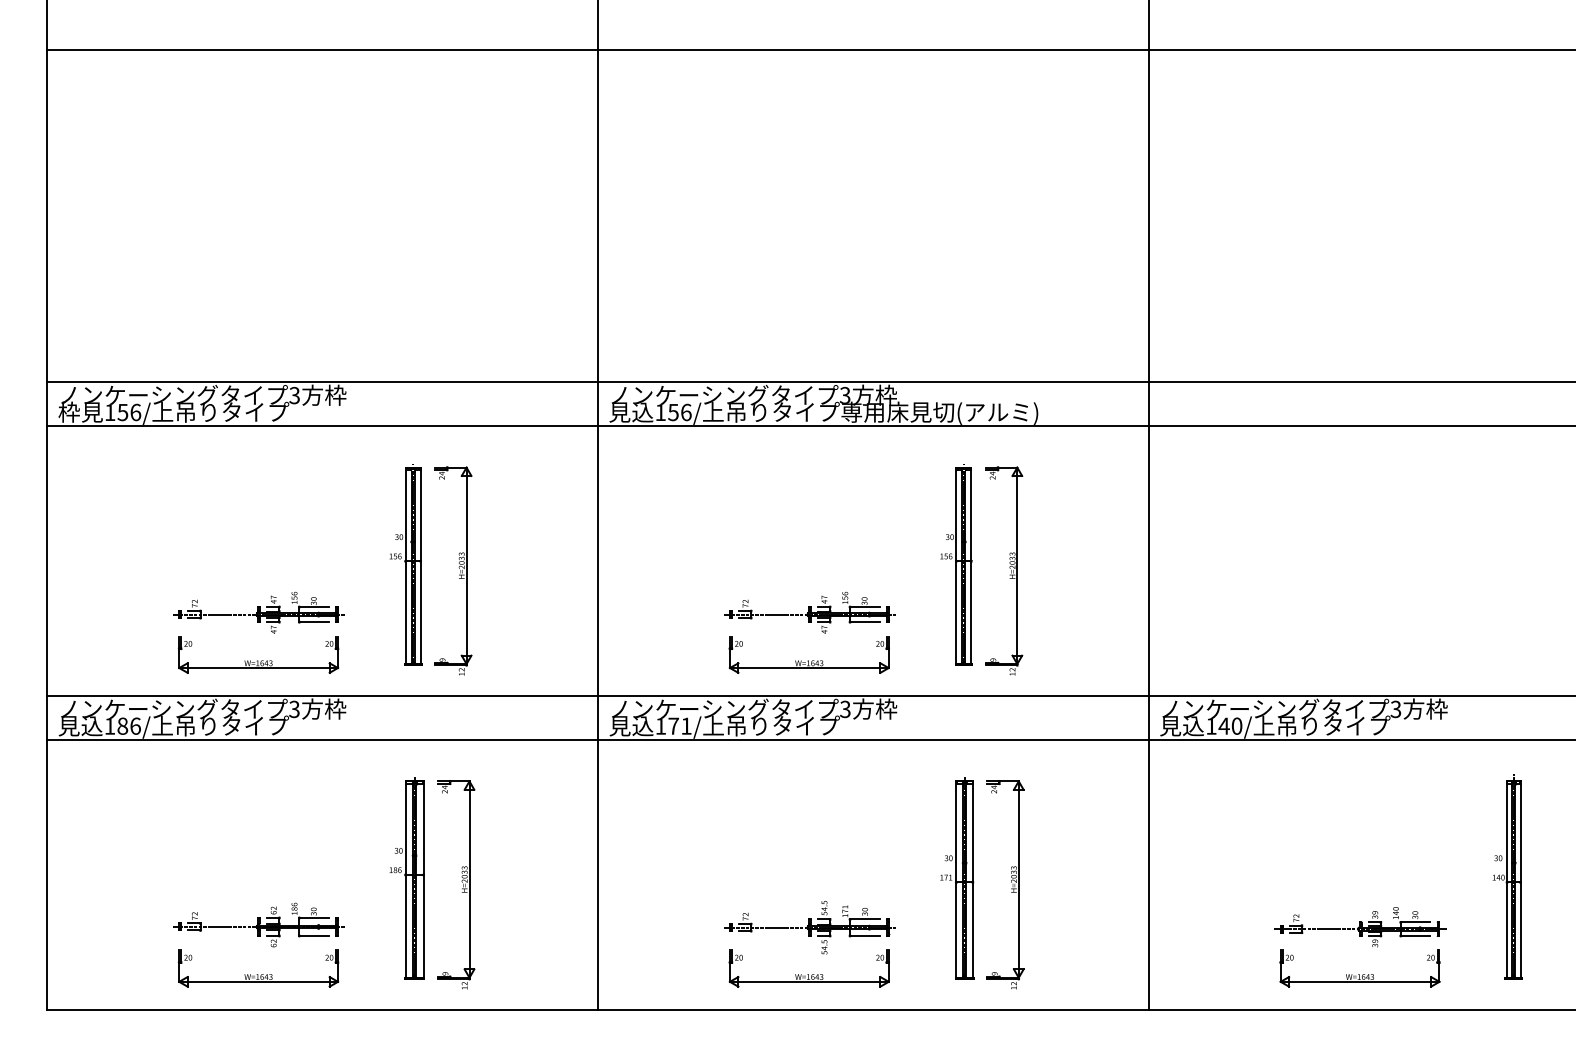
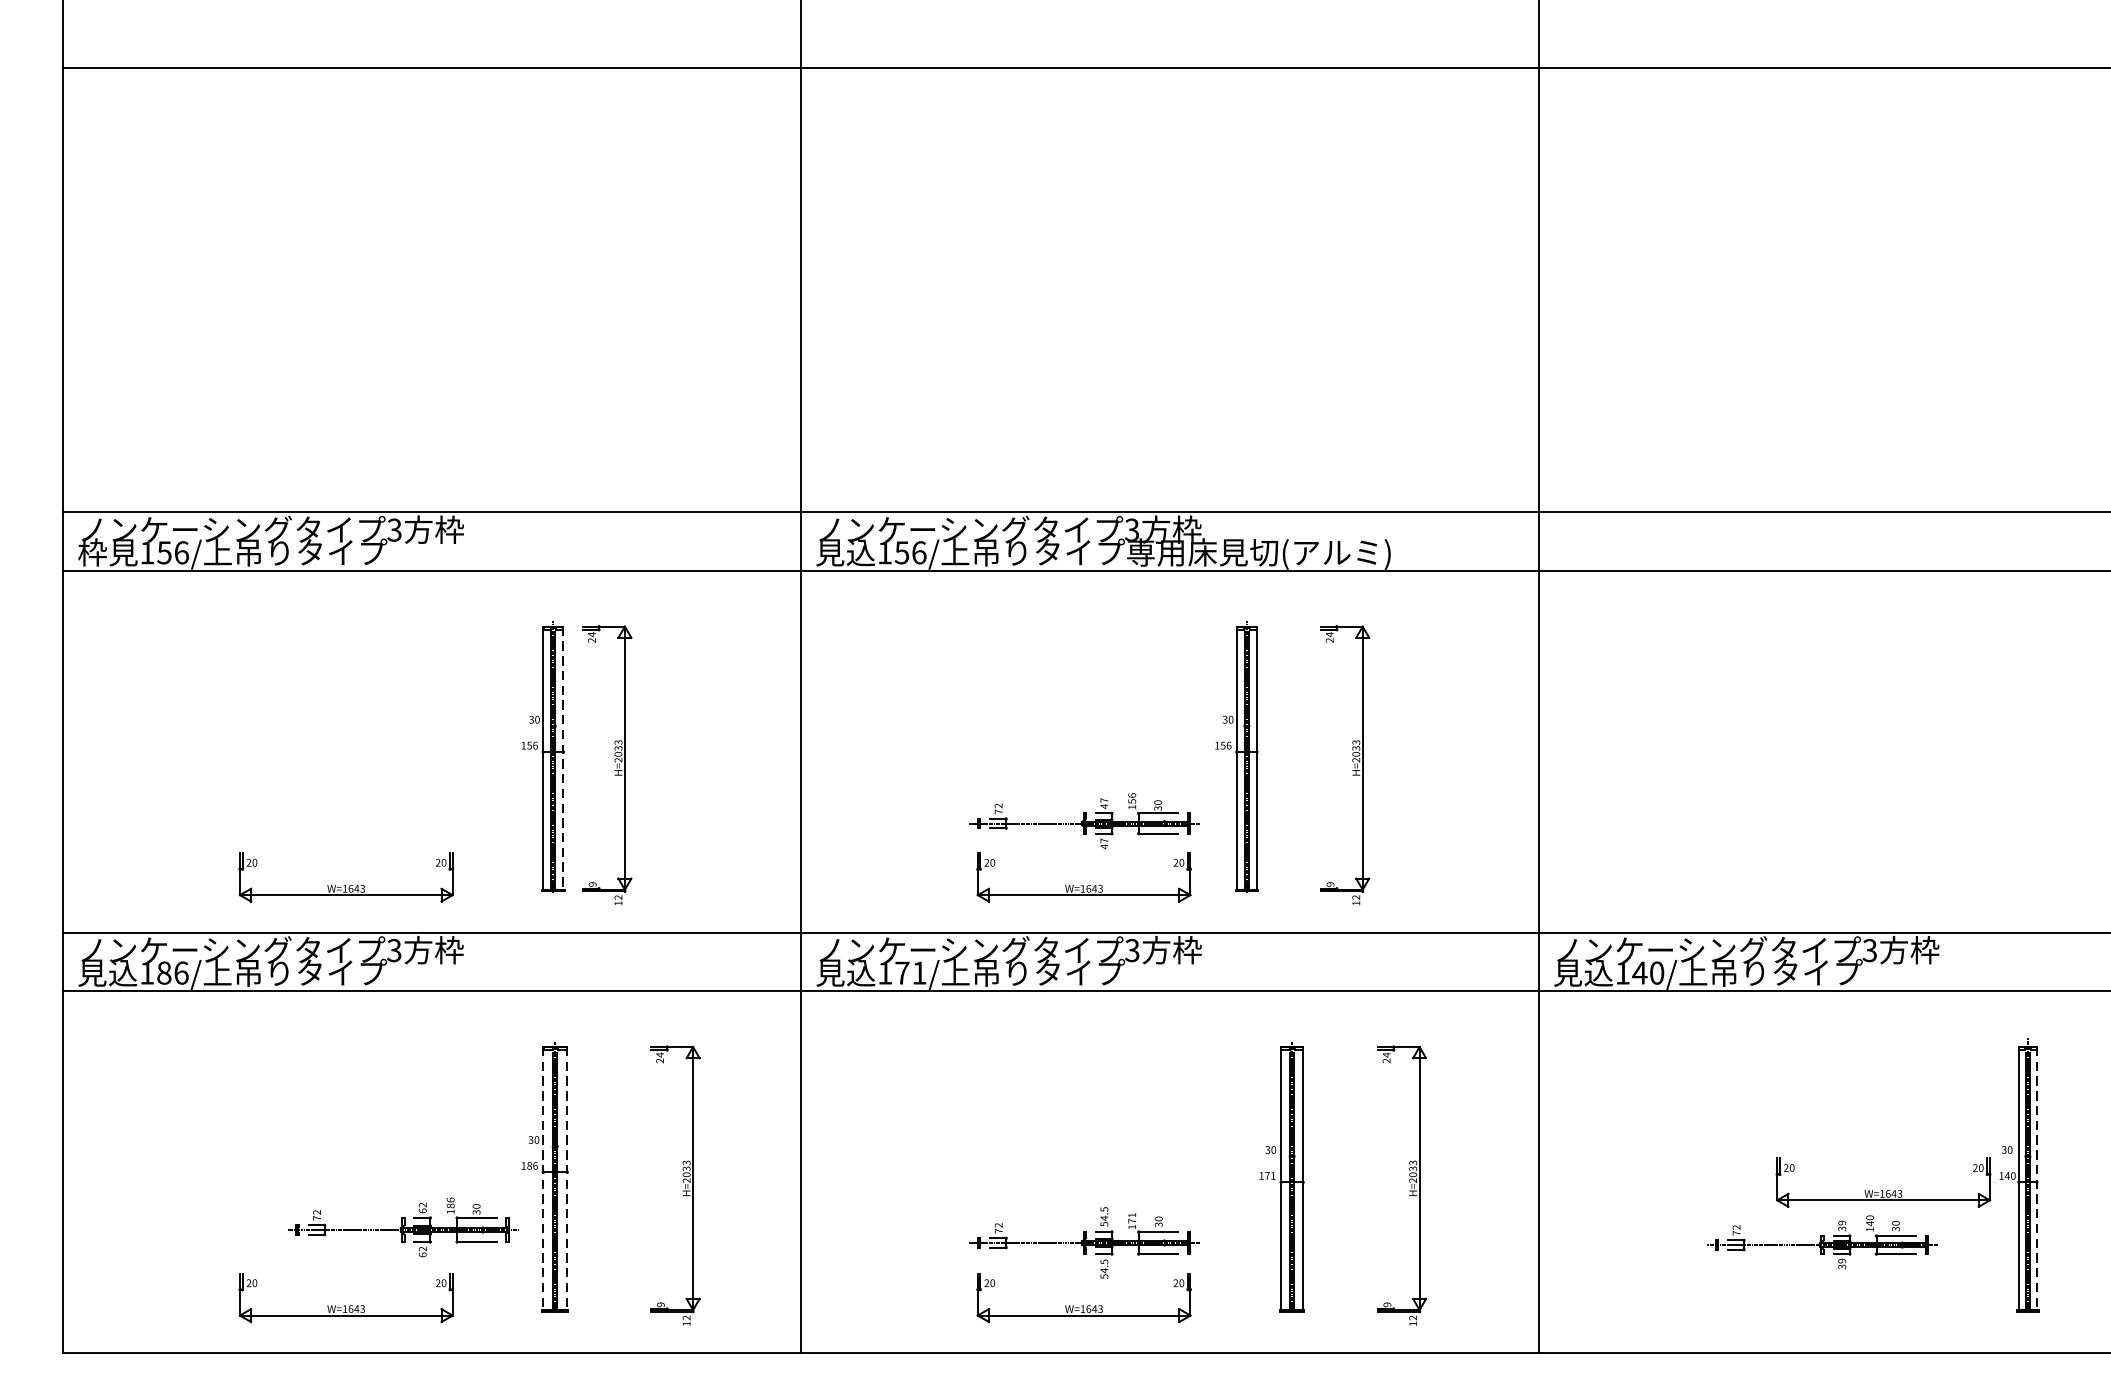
part: (956, 564) -> (1237, 756), moved
line: (420, 566) -> (563, 759), solid -> dashed
part: (258, 612) -> (346, 820), removed
line: (405, 880) -> (543, 1179), solid -> dashed
line: (423, 880) -> (567, 1179), solid -> dashed
line: (1520, 880) -> (2036, 1179), solid -> dashed
part: (1011, 882) -> (1409, 1182), moved
part: (456, 884) -> (675, 1185), moved
part: (258, 924) -> (402, 1226), moved
part: (1359, 968) -> (1882, 1182), moved

